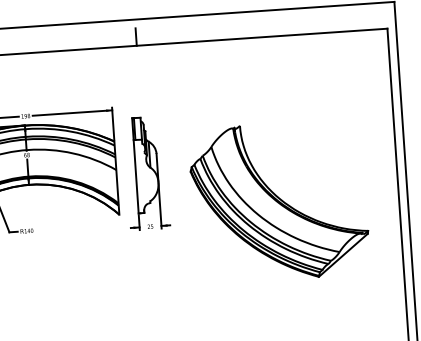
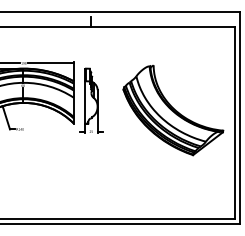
part: (279, 201) -> (173, 110), moved

